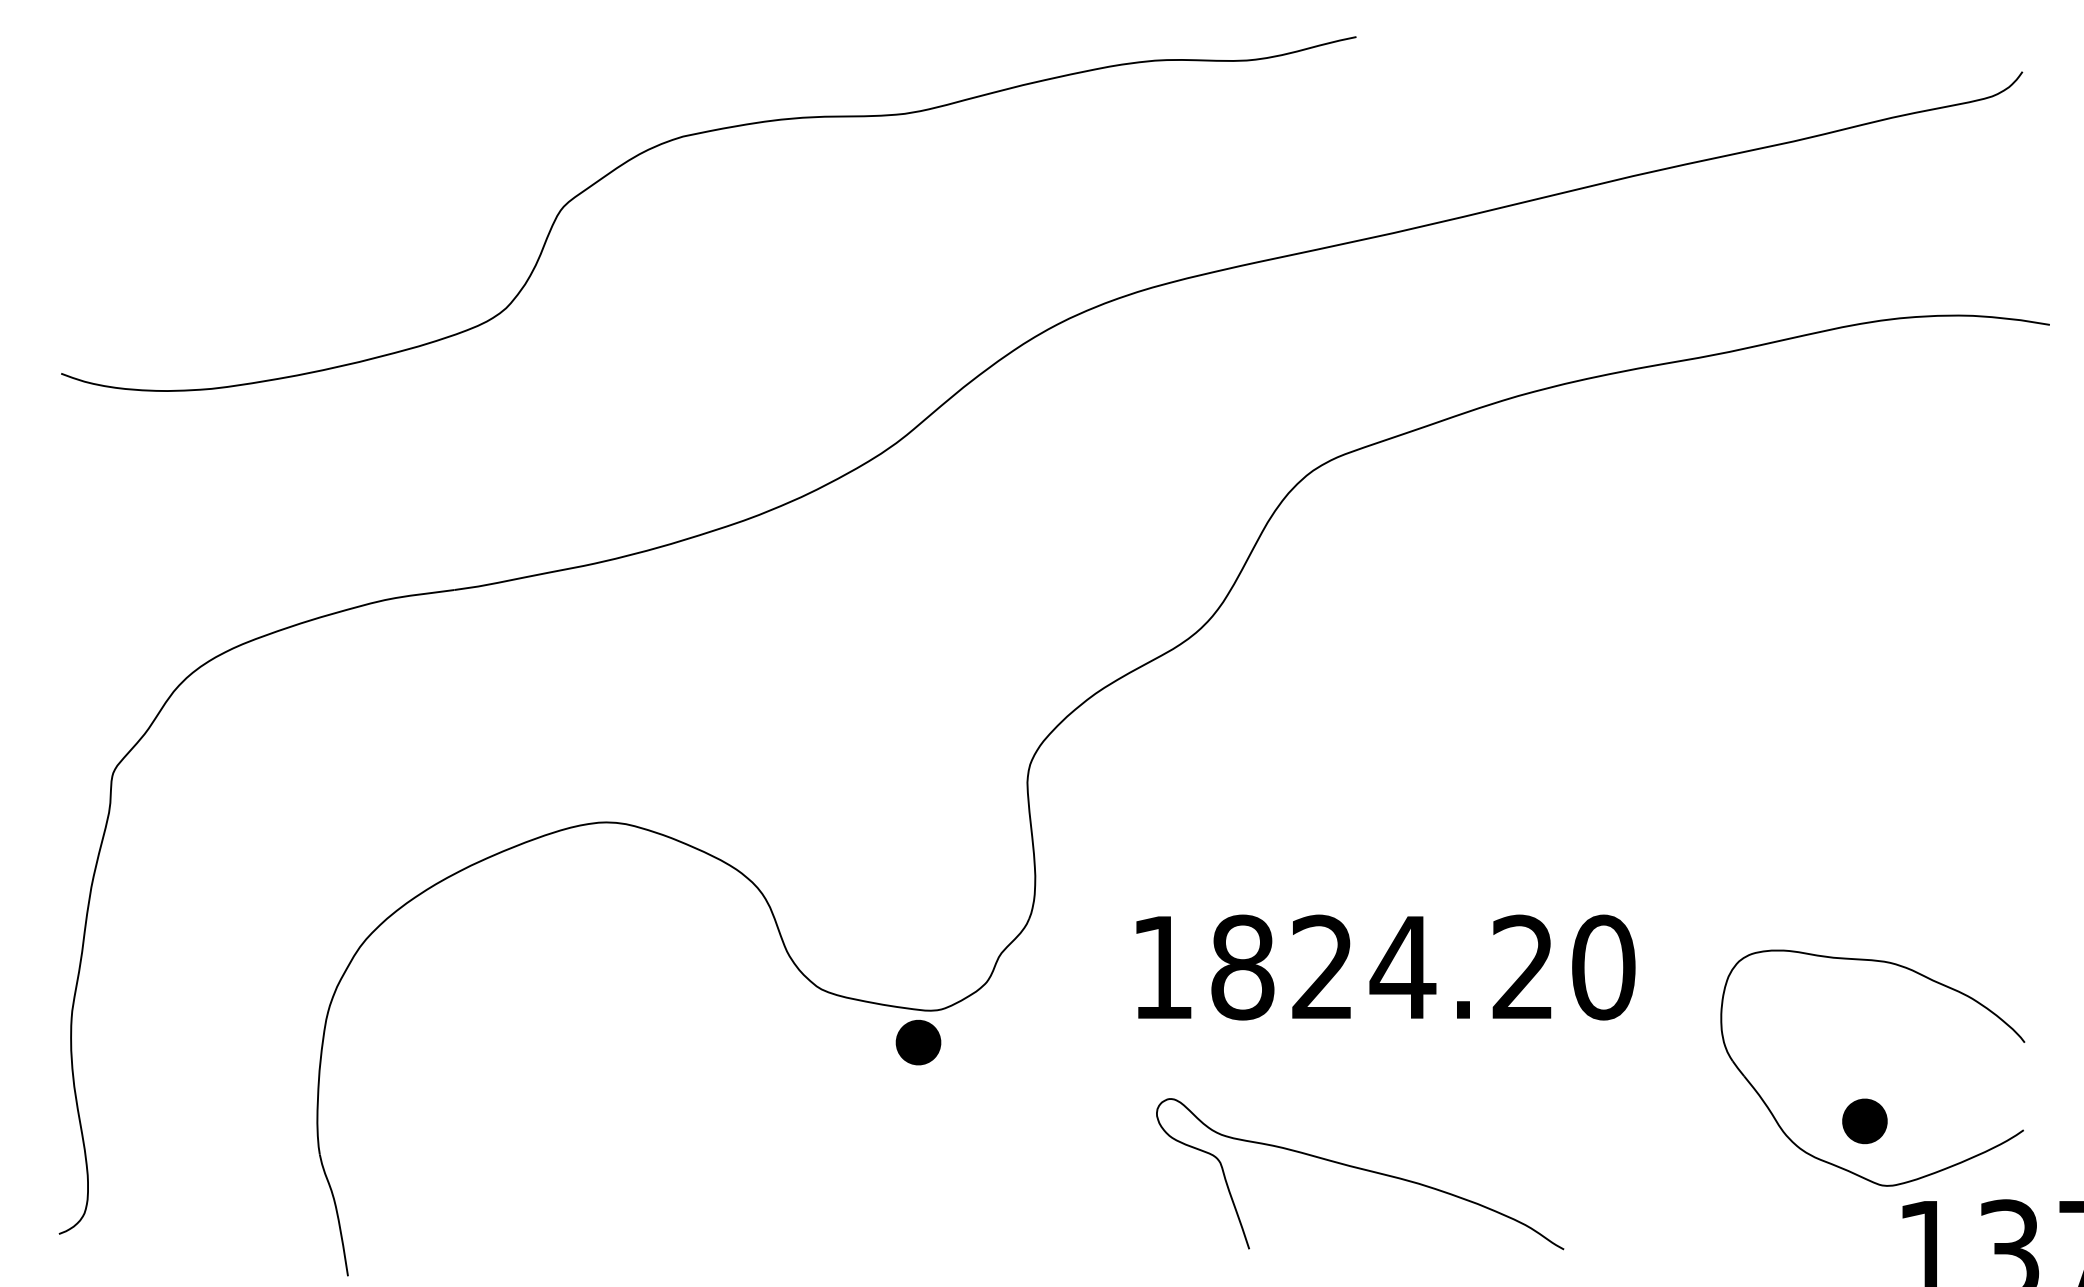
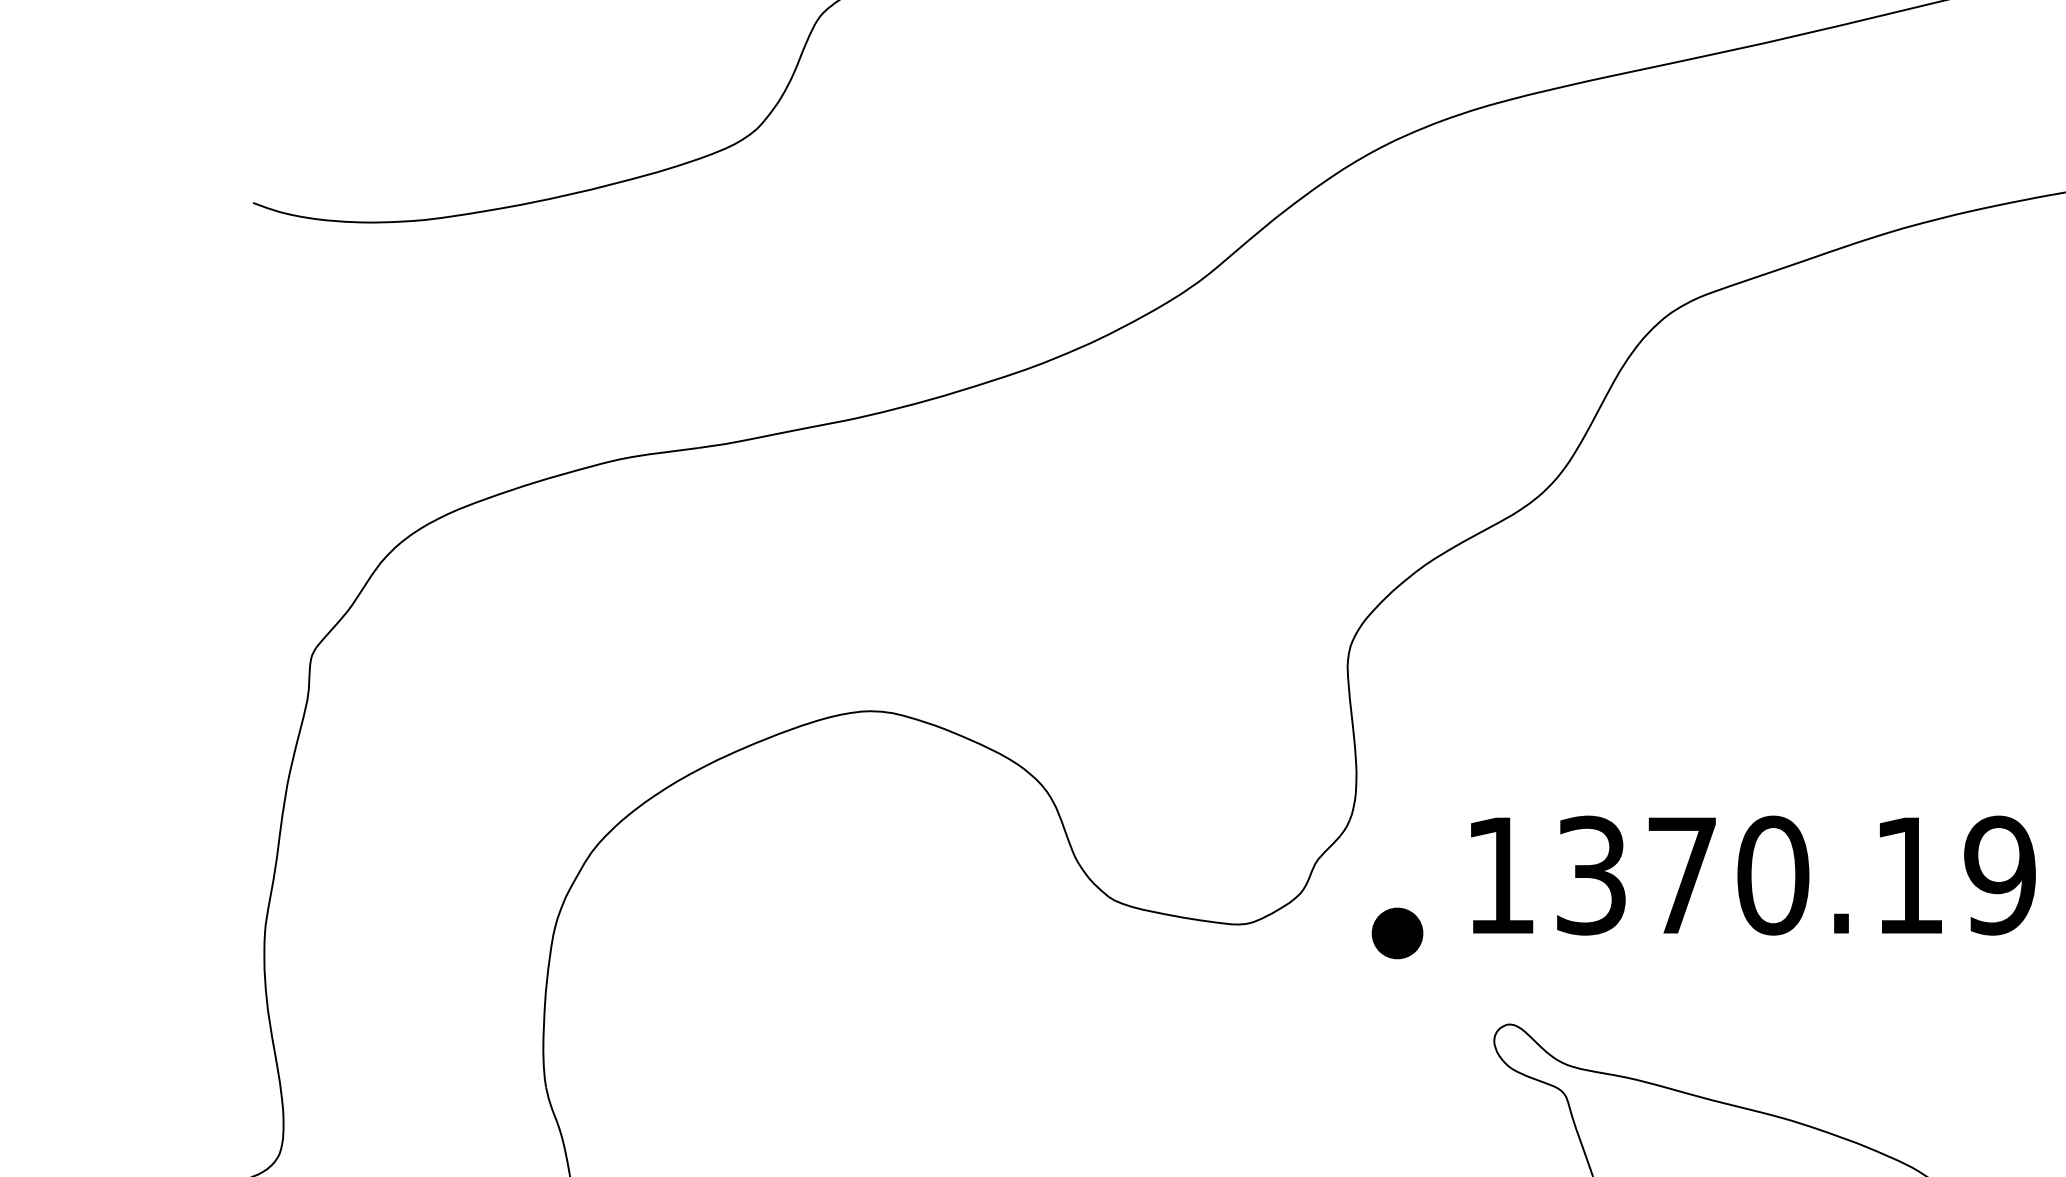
text: (1423, 967) -> (1796, 875), 1824.20 -> 1370.19
part: (918, 1042) -> (1397, 933), moved

